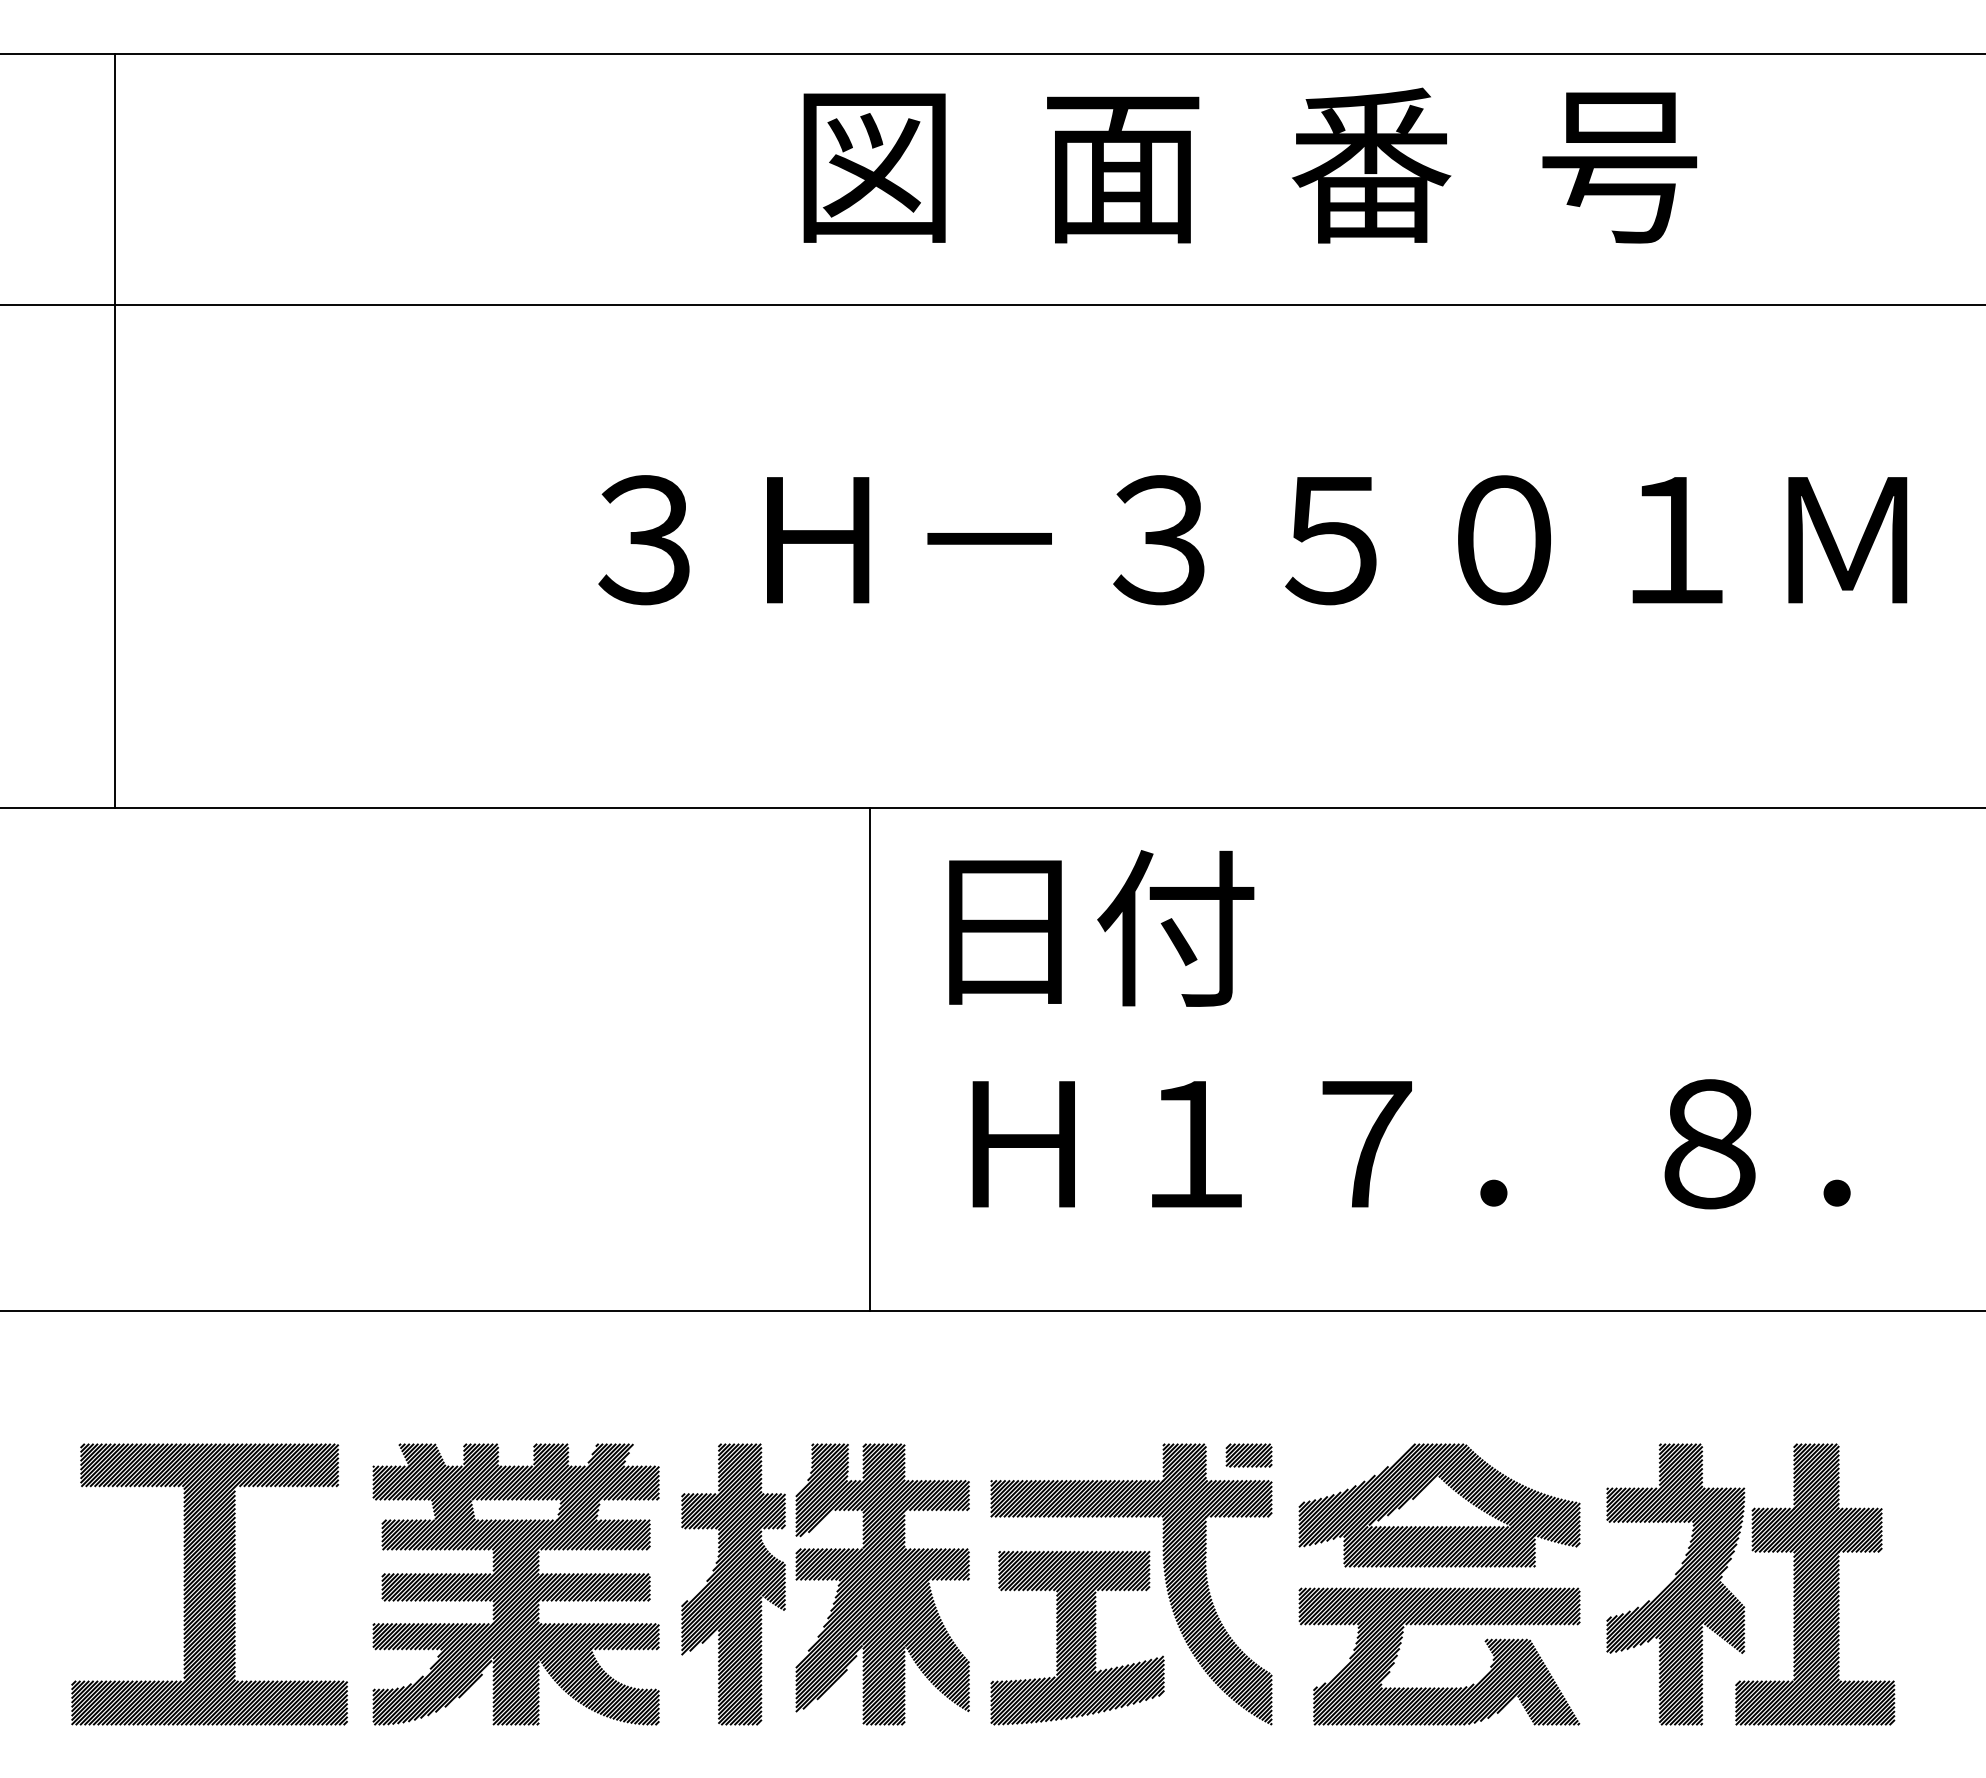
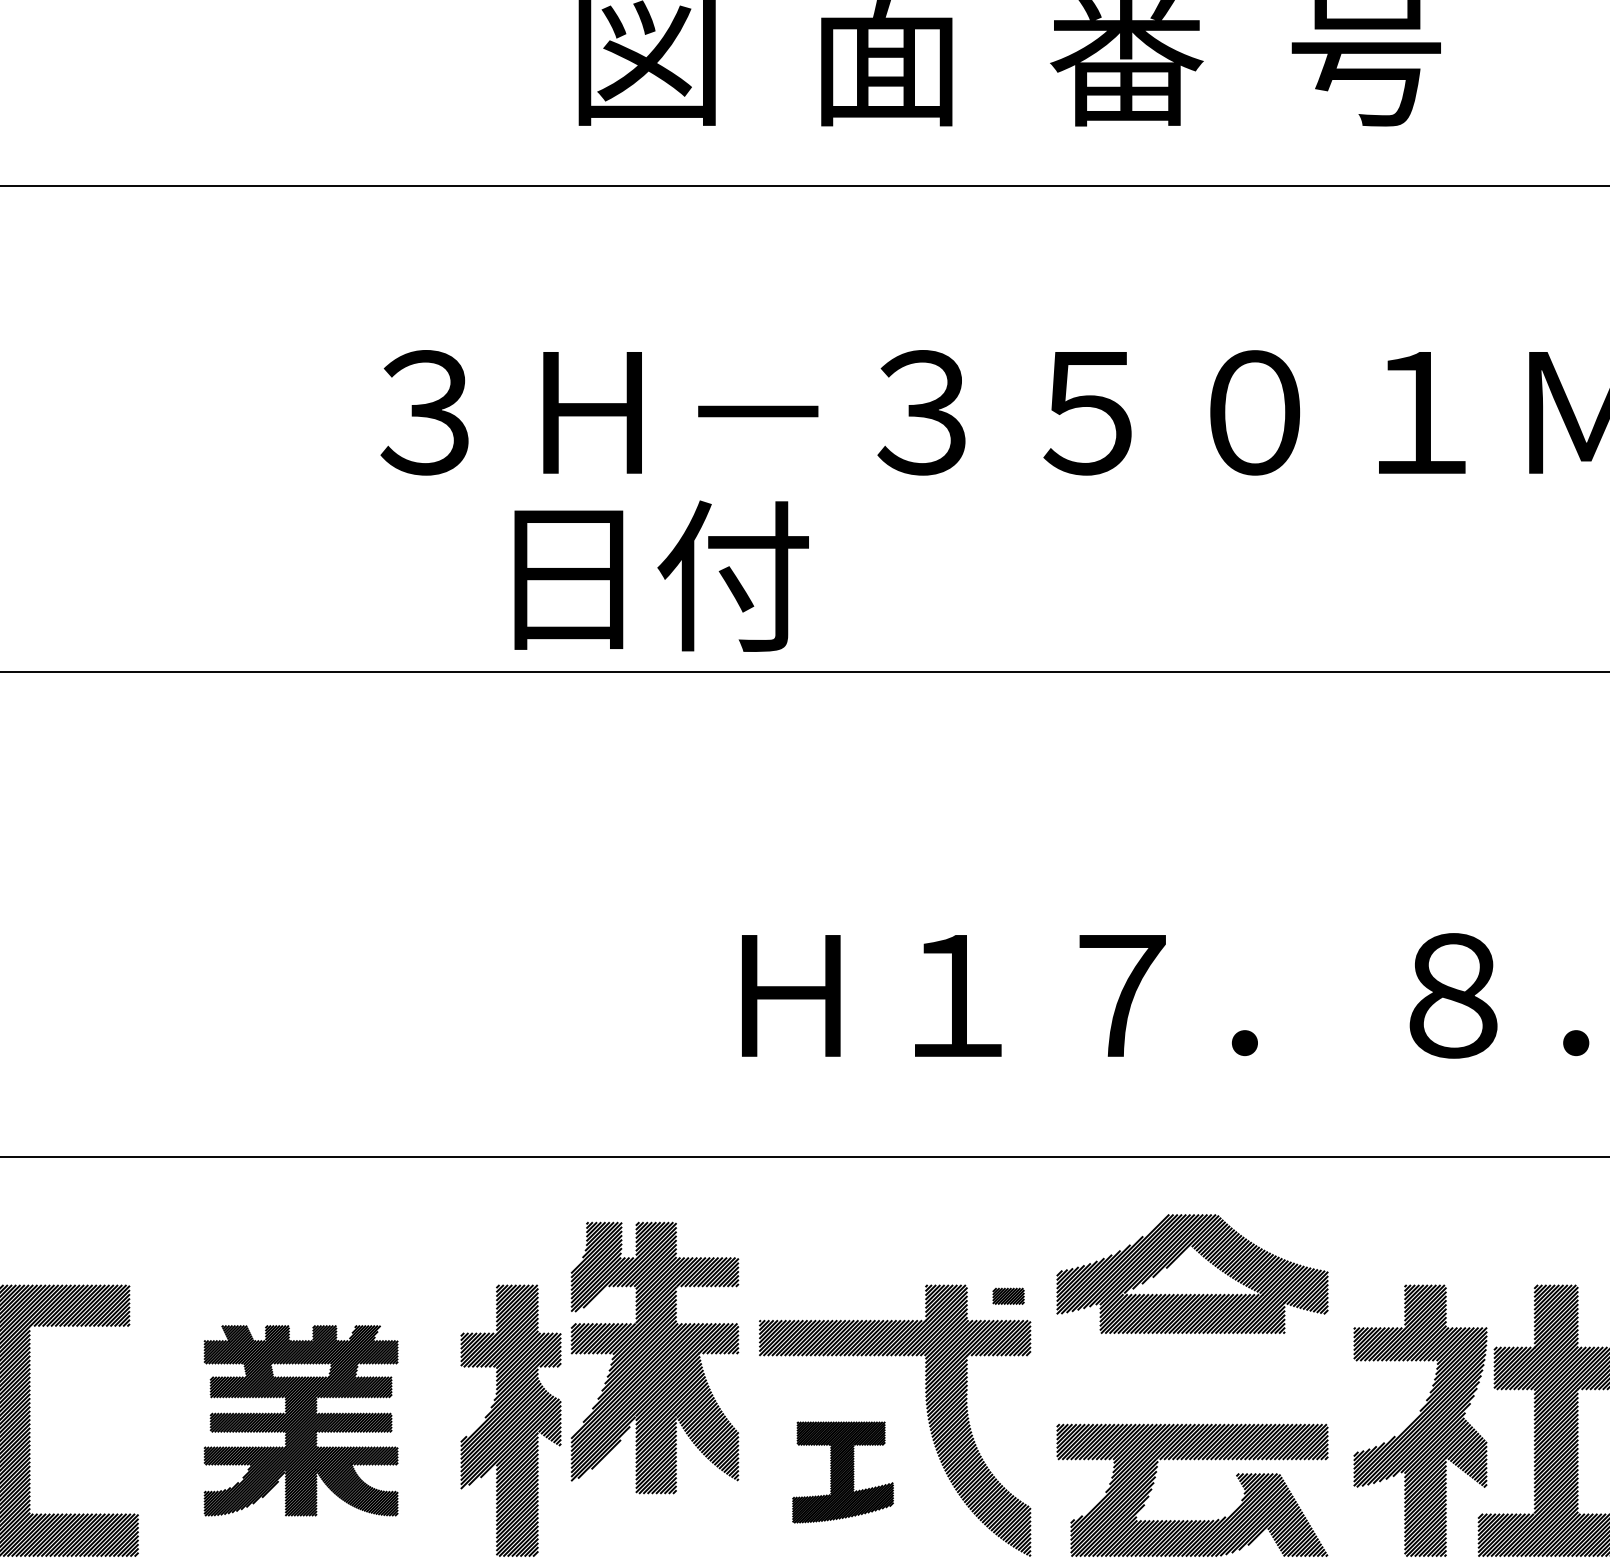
text: (1101, 928) -> (661, 576), moved
line: (869, 1059) -> (642, 914), removed
part: (1248, 1455) -> (1008, 1296), size x0.7
part: (1439, 1505) -> (1192, 1274), moved
part: (515, 1584) -> (300, 1420), size x0.7
part: (882, 1584) -> (654, 1358), moved
part: (1077, 1637) -> (843, 1471), size x0.6

